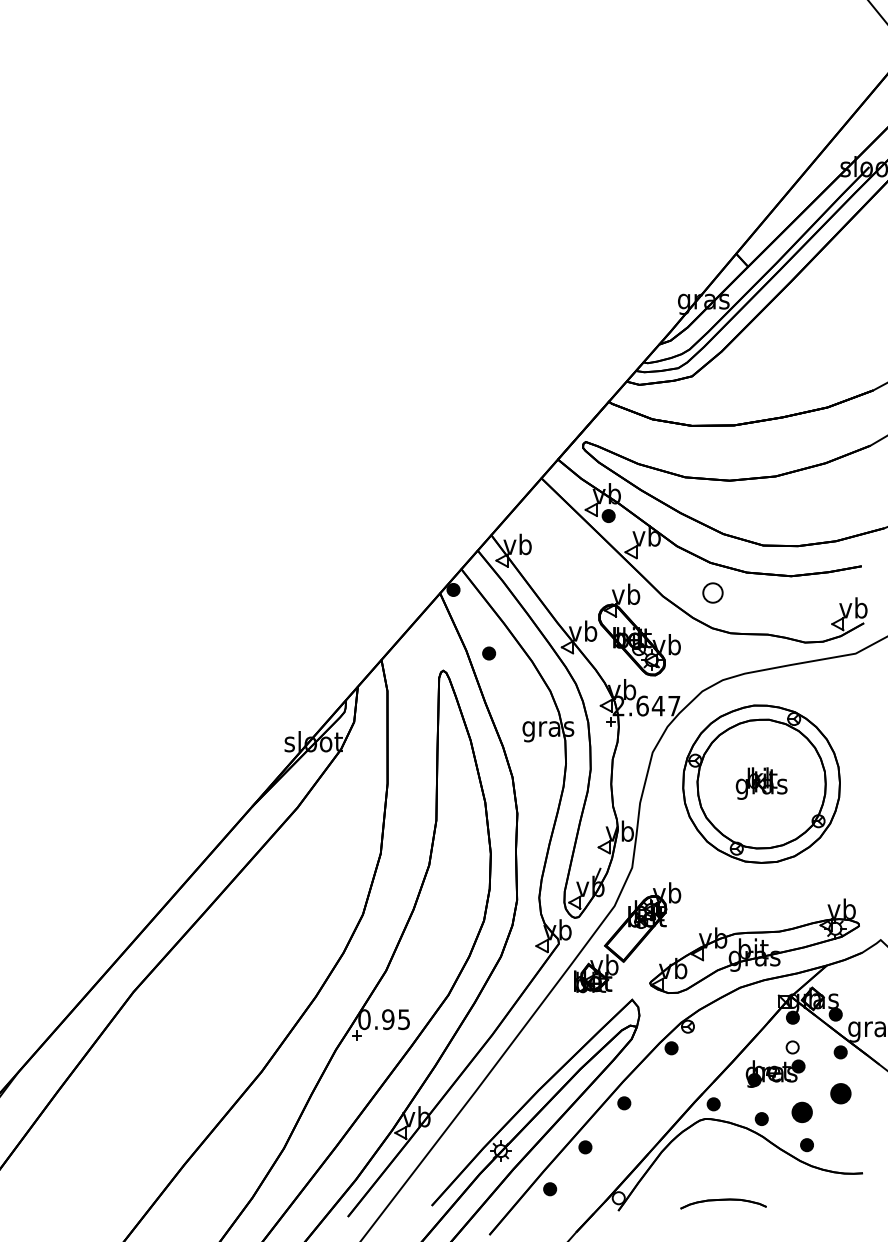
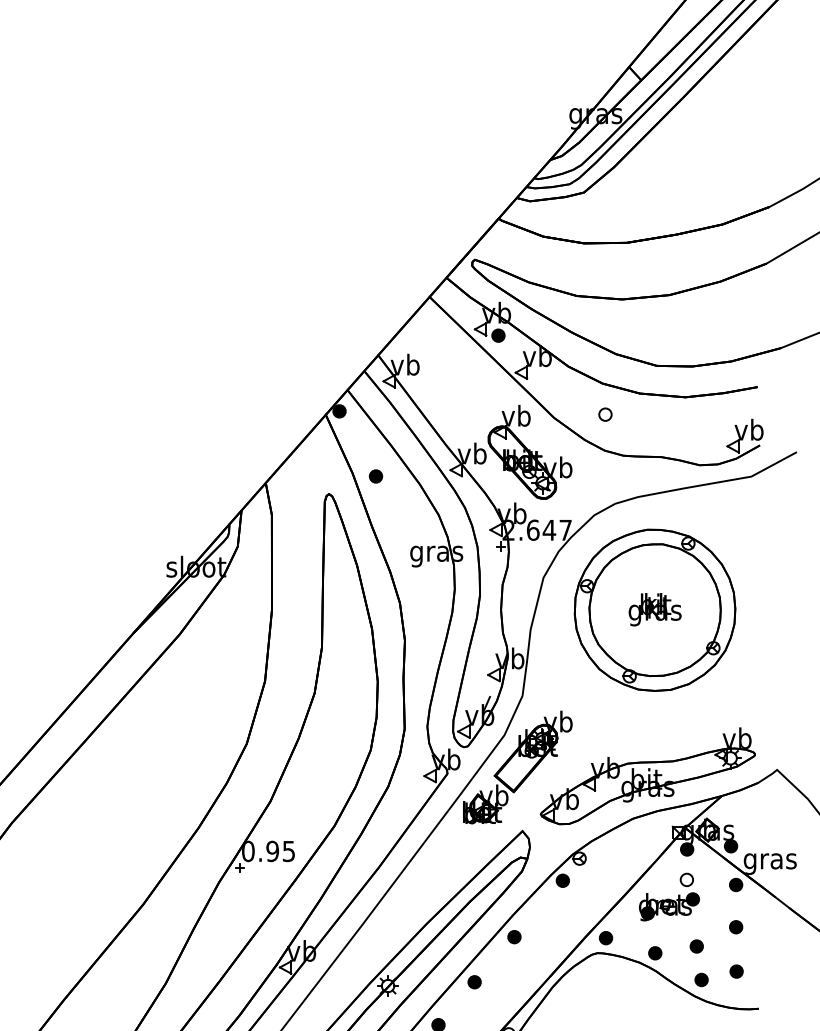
part: (713, 593) -> (605, 414), size x0.62
part: (840, 1093) -> (735, 927), size x0.62
part: (802, 1112) -> (696, 946), size x0.62
part: (841, 1136) -> (736, 971), added

